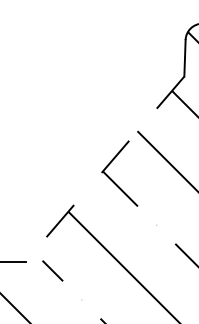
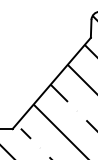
line: (104, 169) -> (51, 83), dashed -> solid

